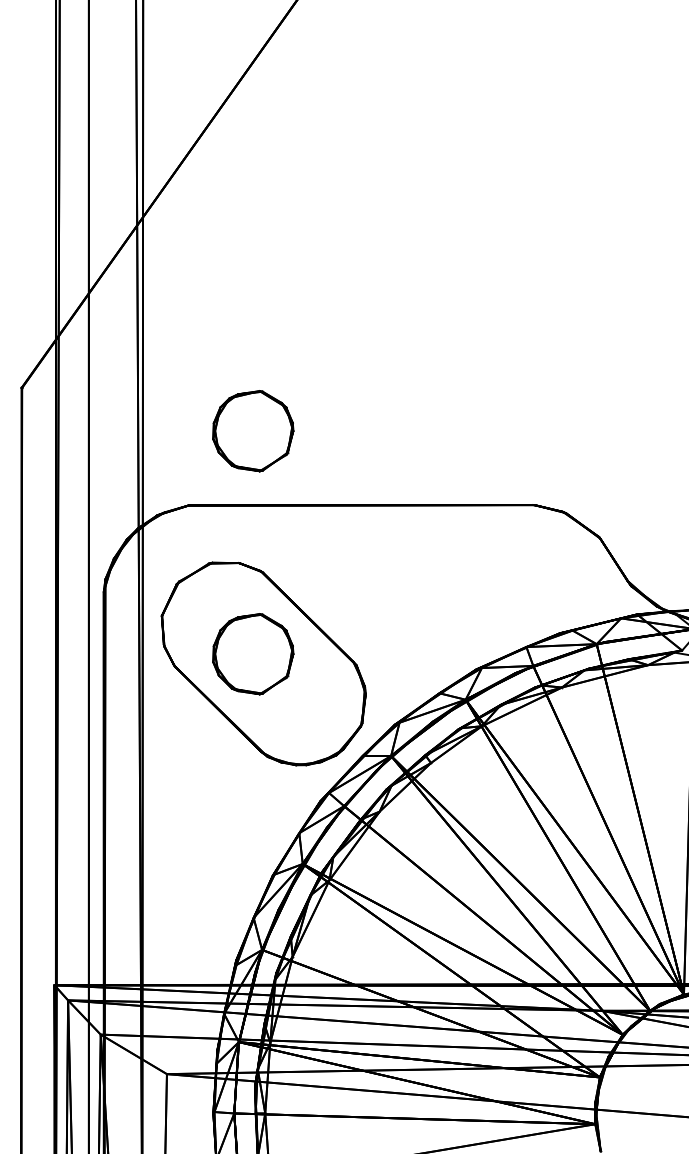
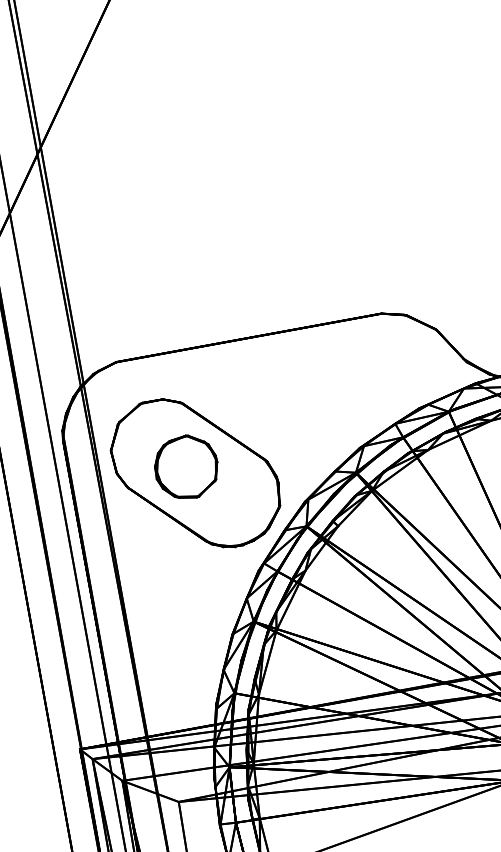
part: (253, 431) -> (155, 296), removed

